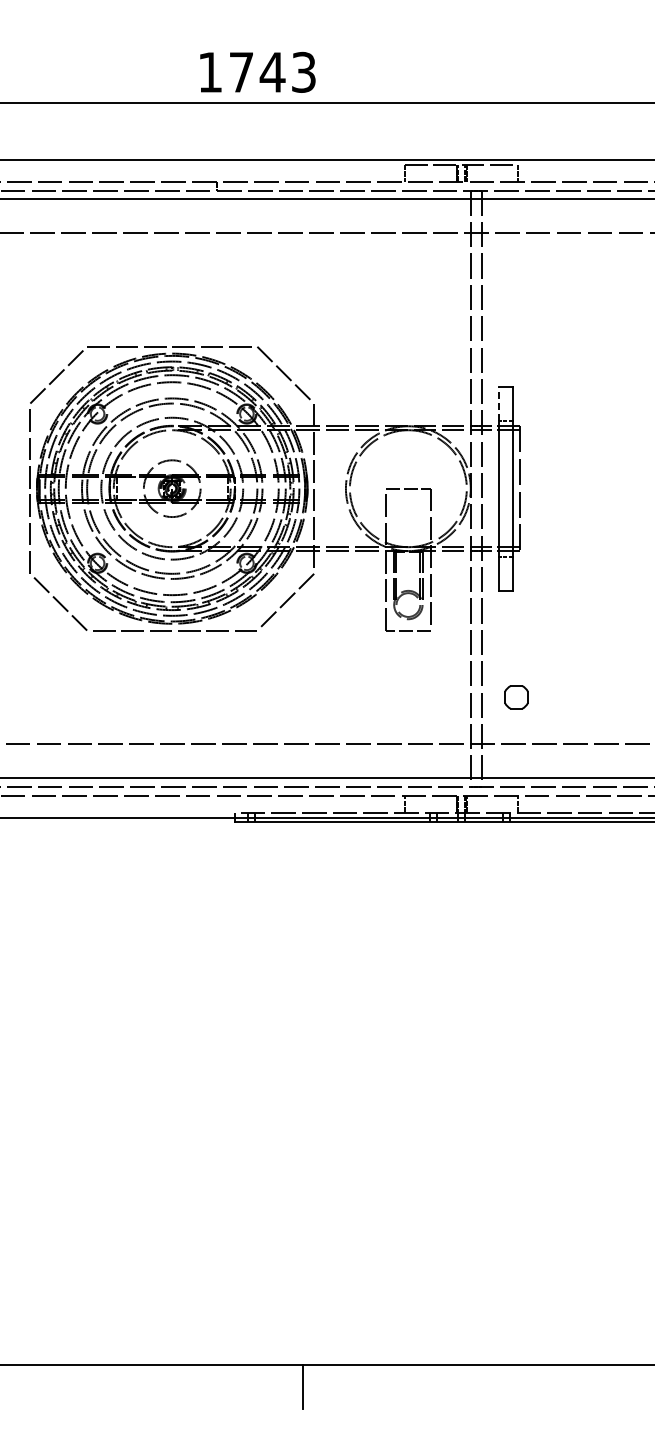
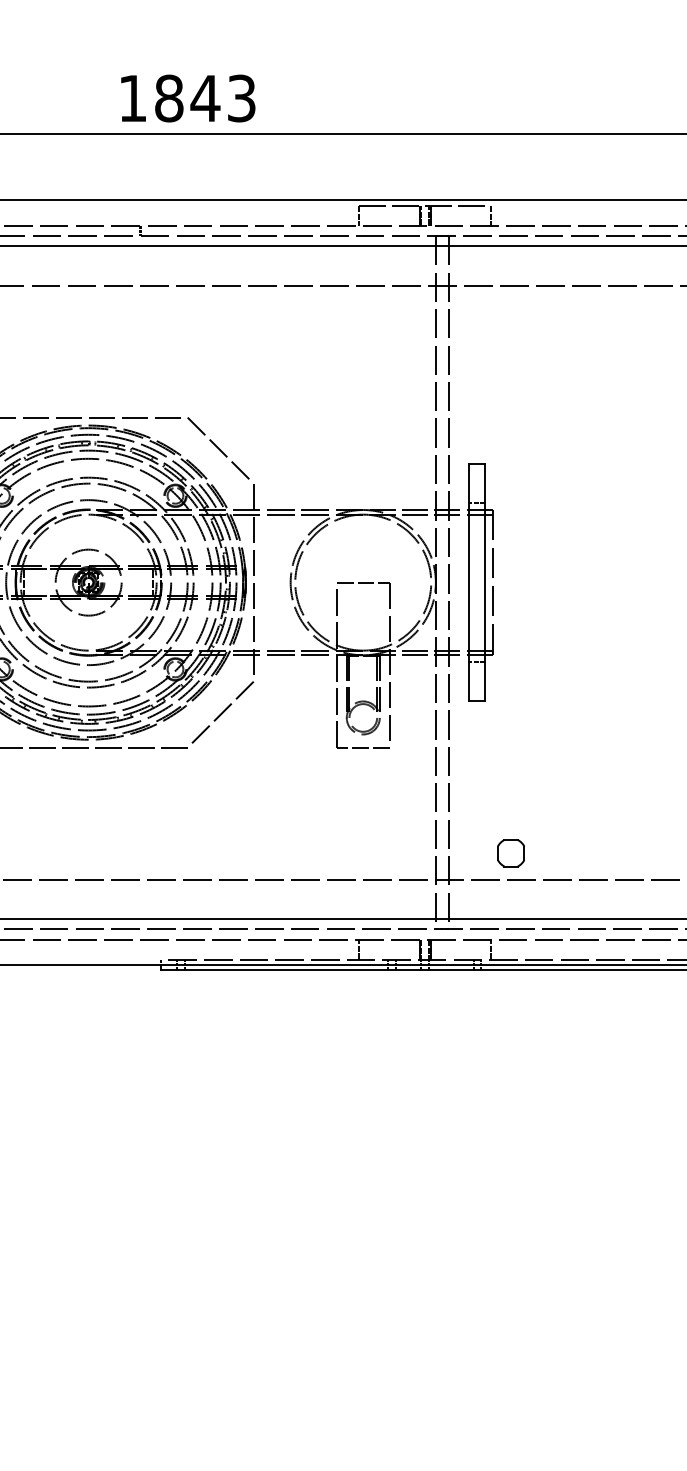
text: (241, 71) -> (169, 97), 1743 -> 1843
line: (499, 403) -> (469, 483), dashed -> solid
part: (516, 697) -> (511, 853), moved

